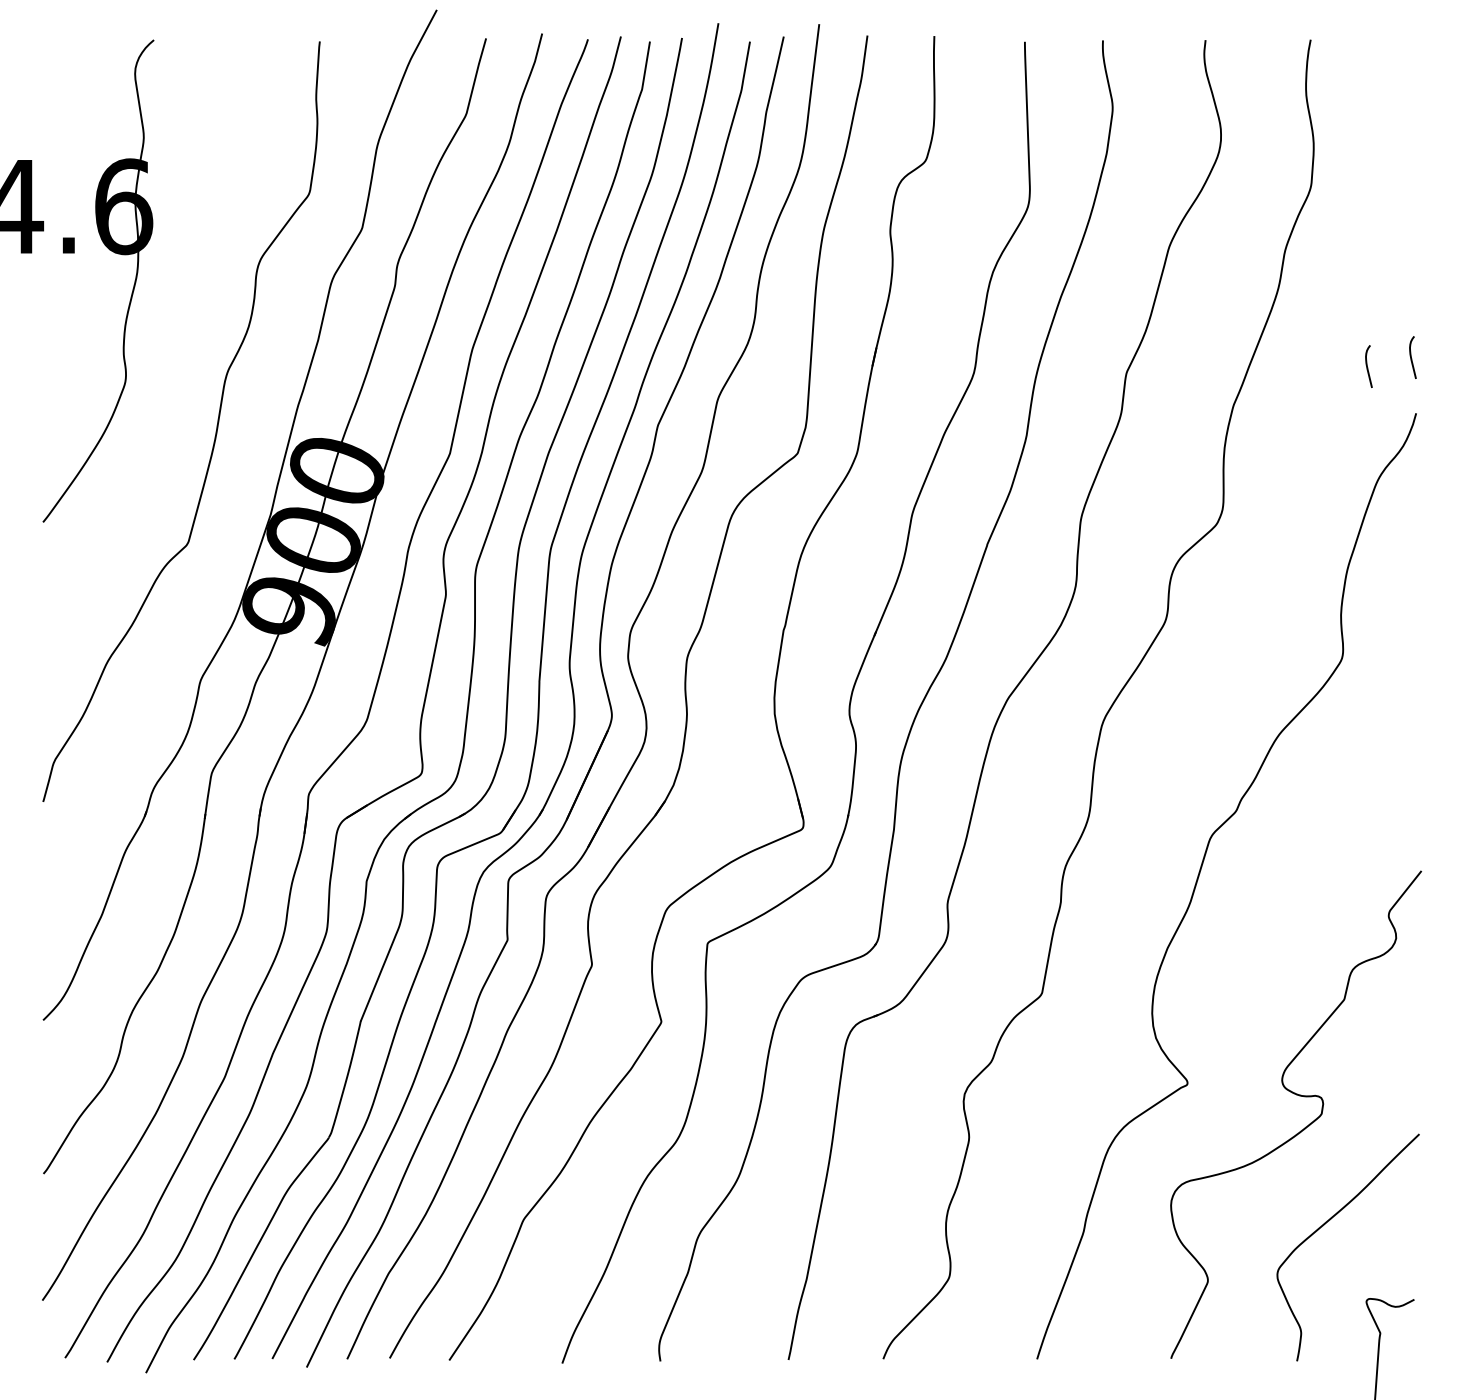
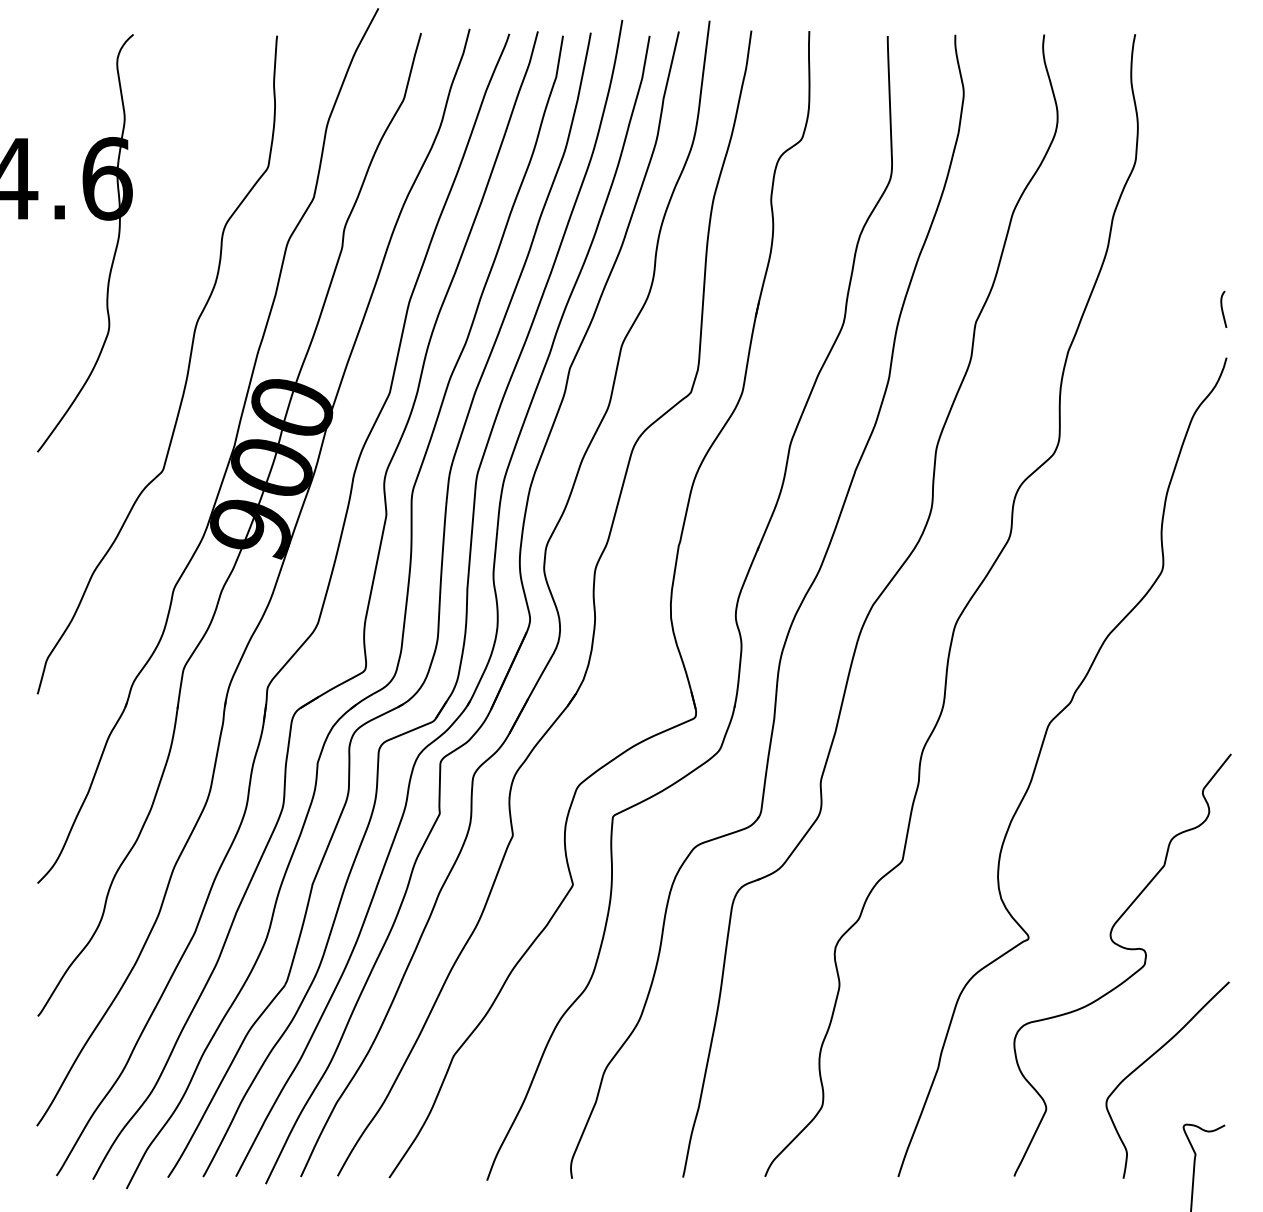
curve: (1367, 366) -> (1184, 317), removed

